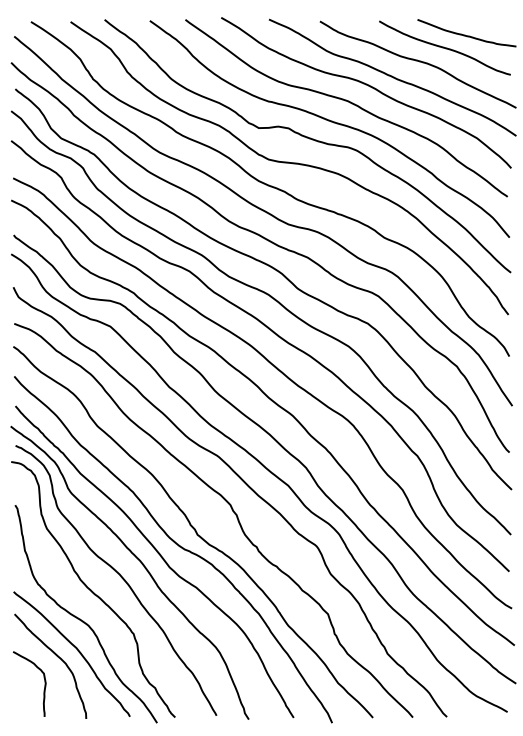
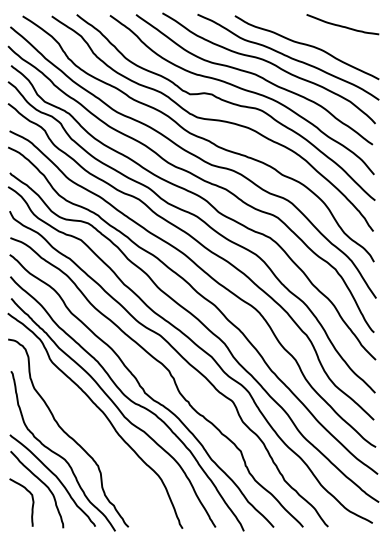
curve: (444, 47) -> (326, 35), removed
curve: (120, 577) -> (88, 424), removed

